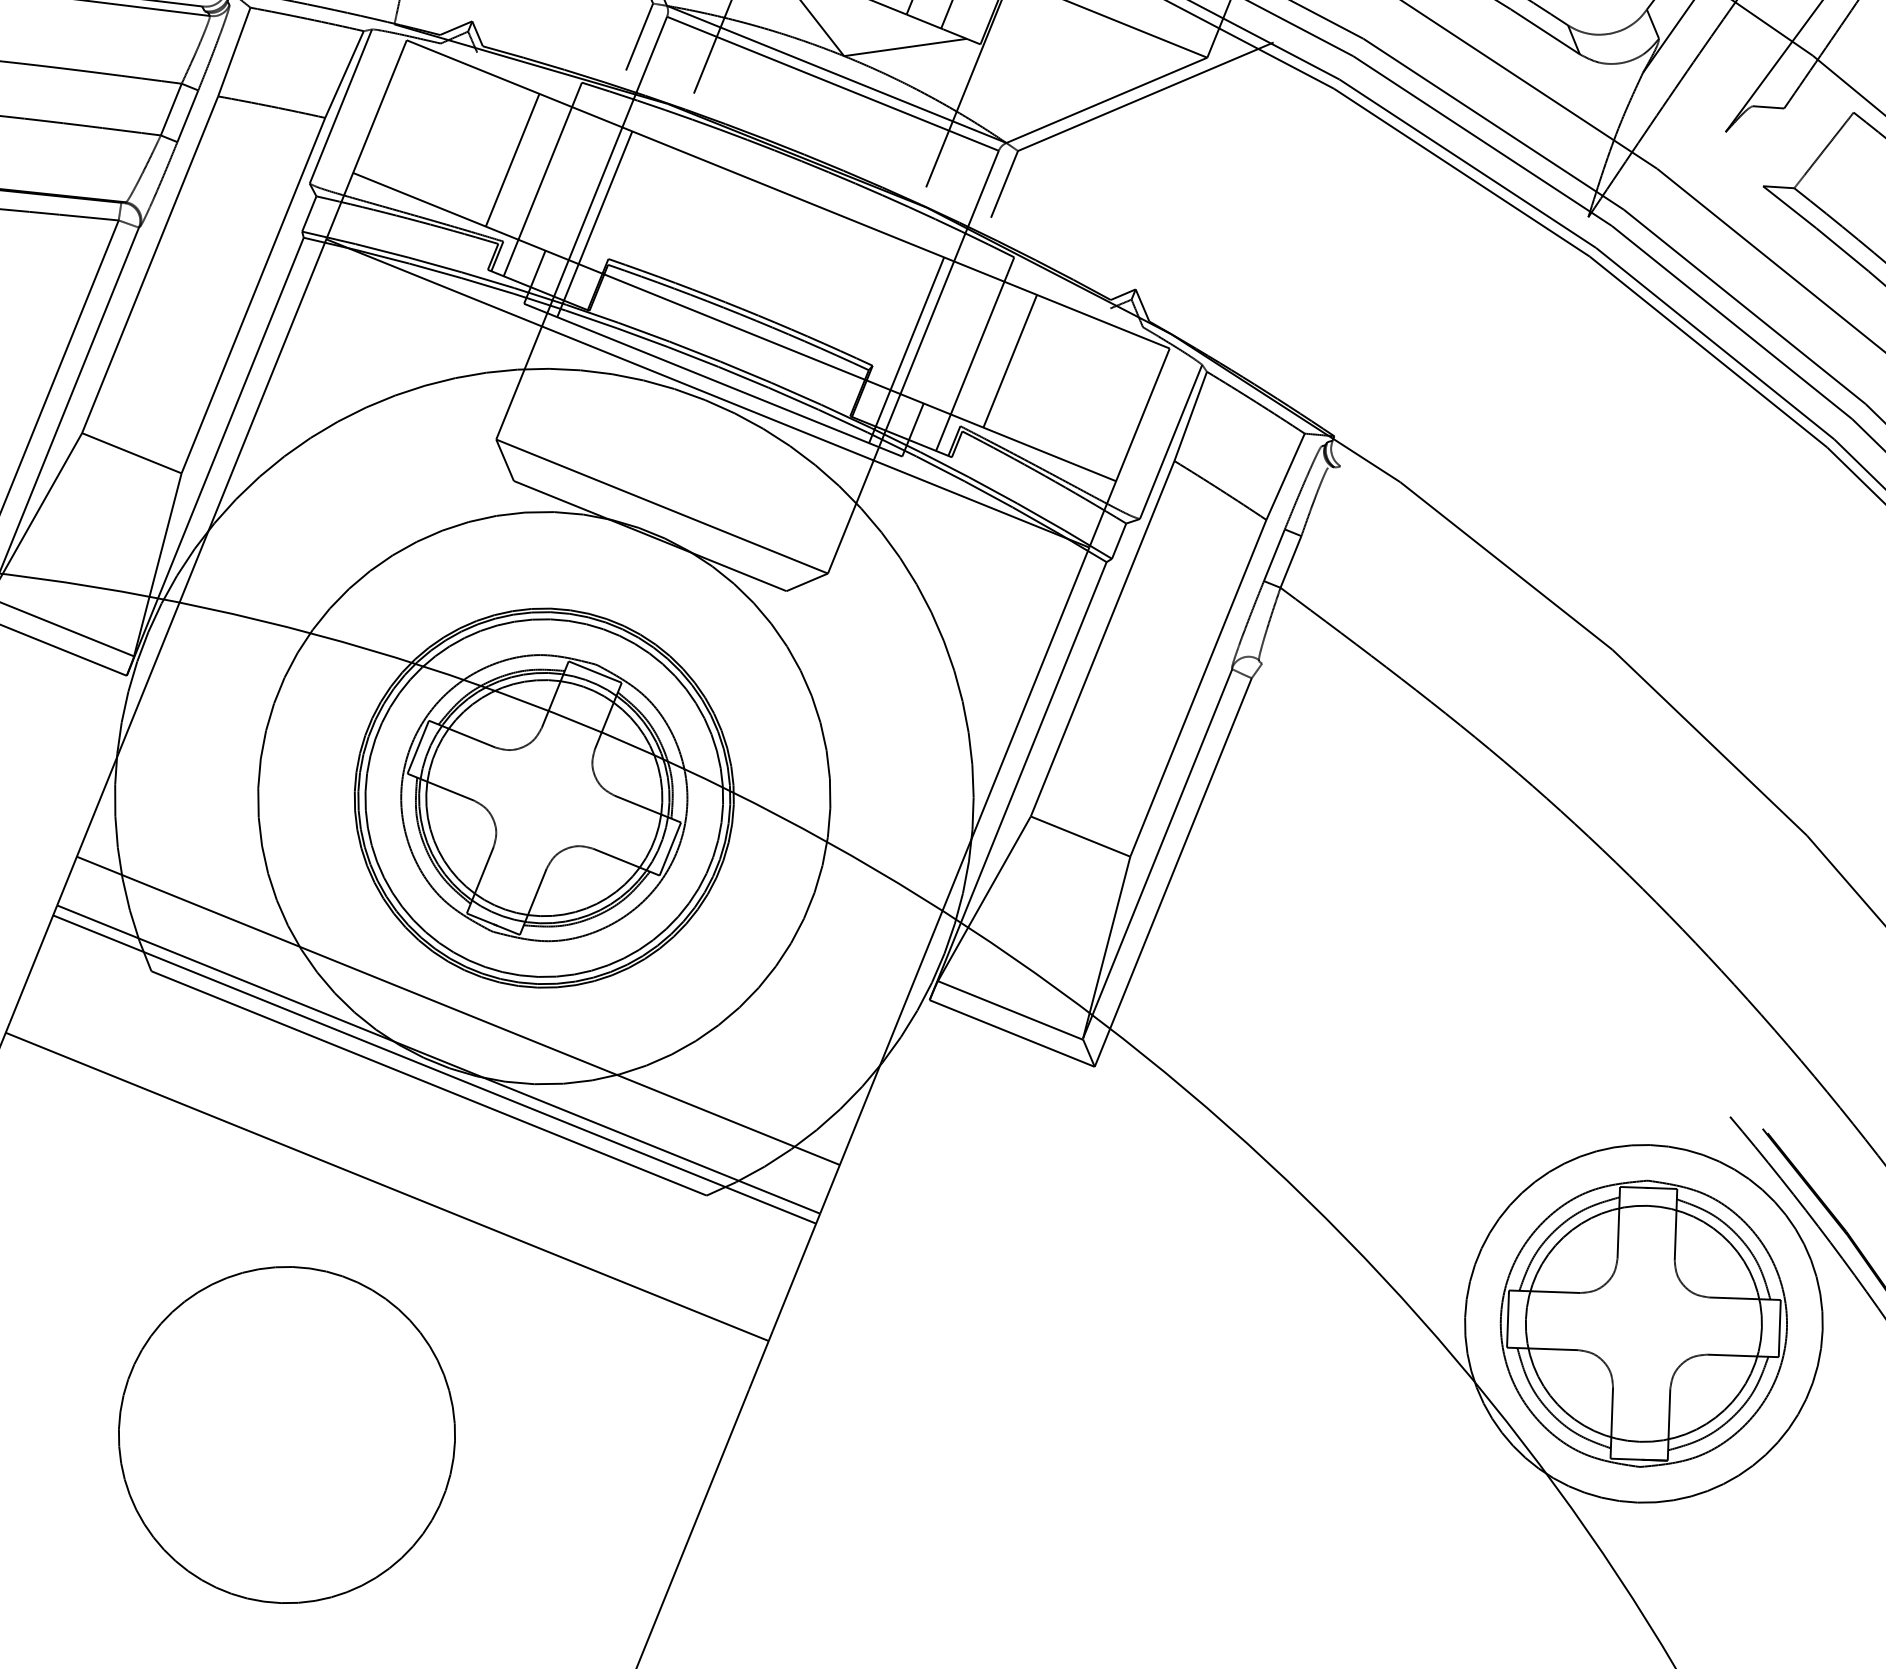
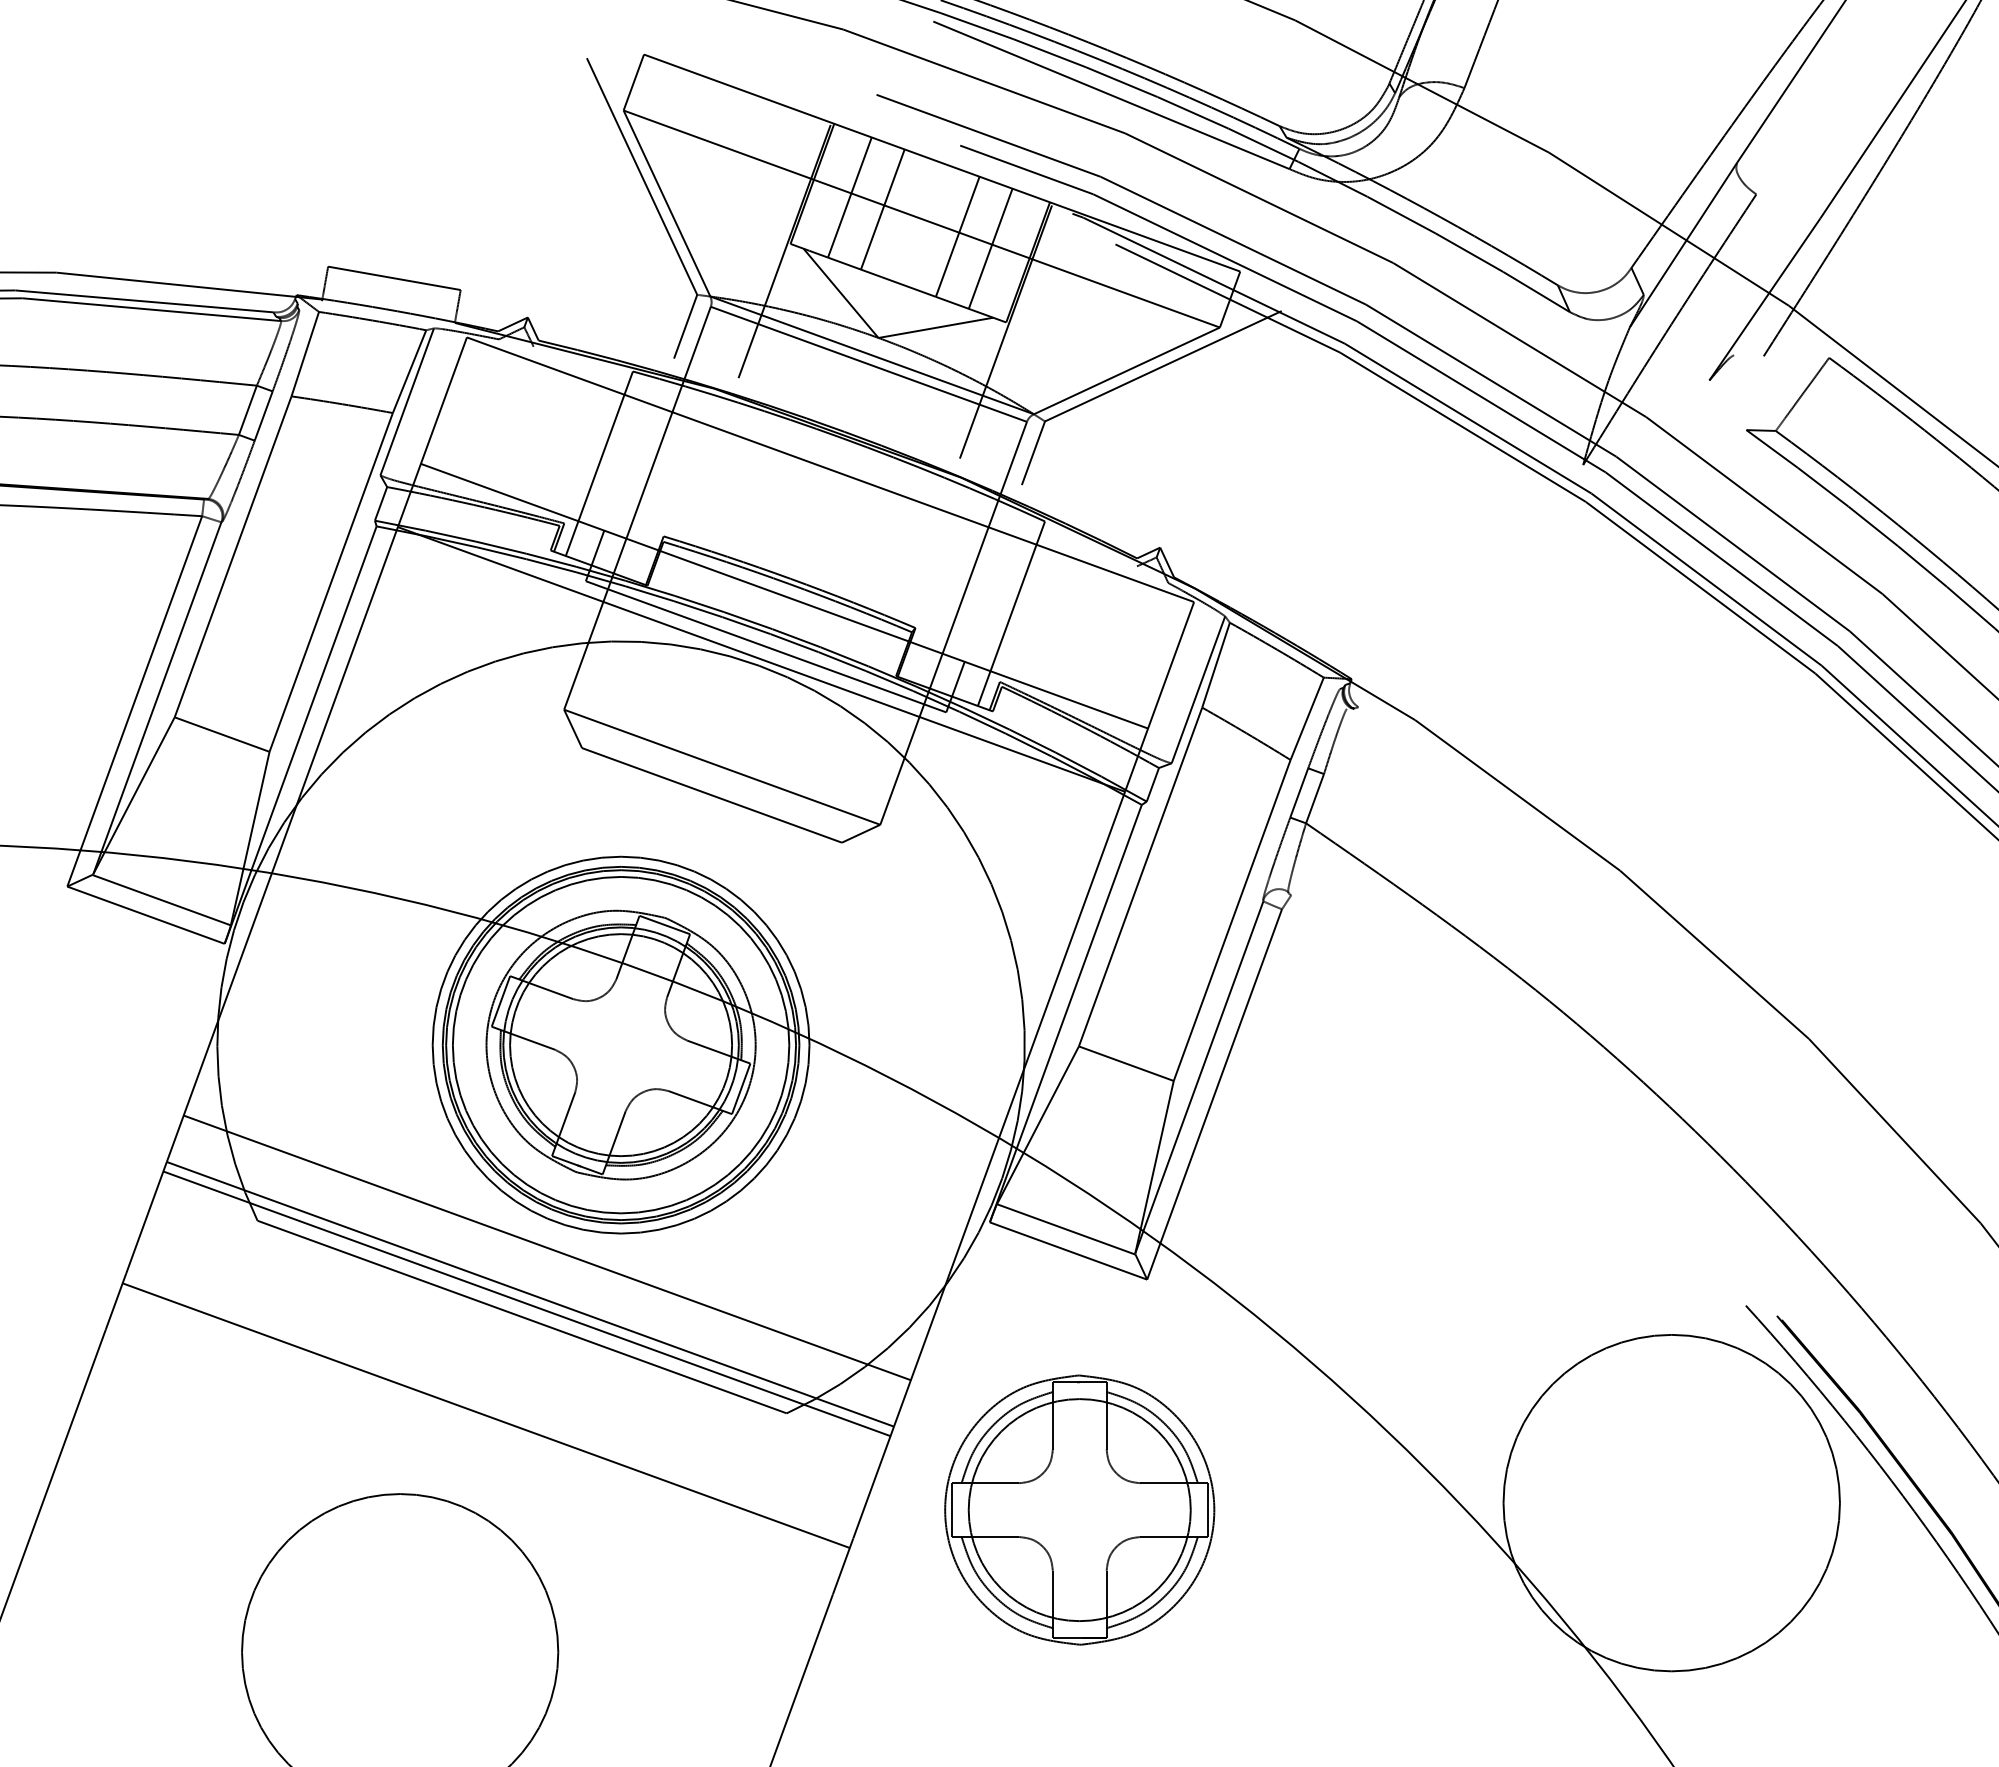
line: (1768, 107) -> (1748, 355), removed
line: (512, 160) -> (570, 446), removed
line: (594, 223) -> (649, 503), removed
line: (906, 349) -> (946, 611), removed
line: (1010, 361) -> (1044, 619), removed
circle: (543, 798) -> (620, 1045), size x0.7
part: (1643, 1323) -> (1079, 1509), moved

